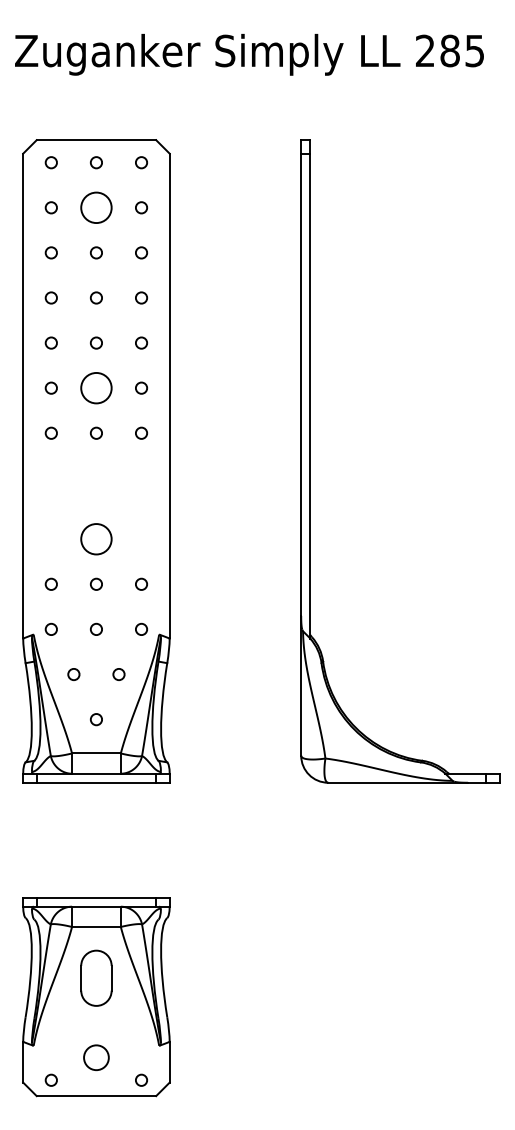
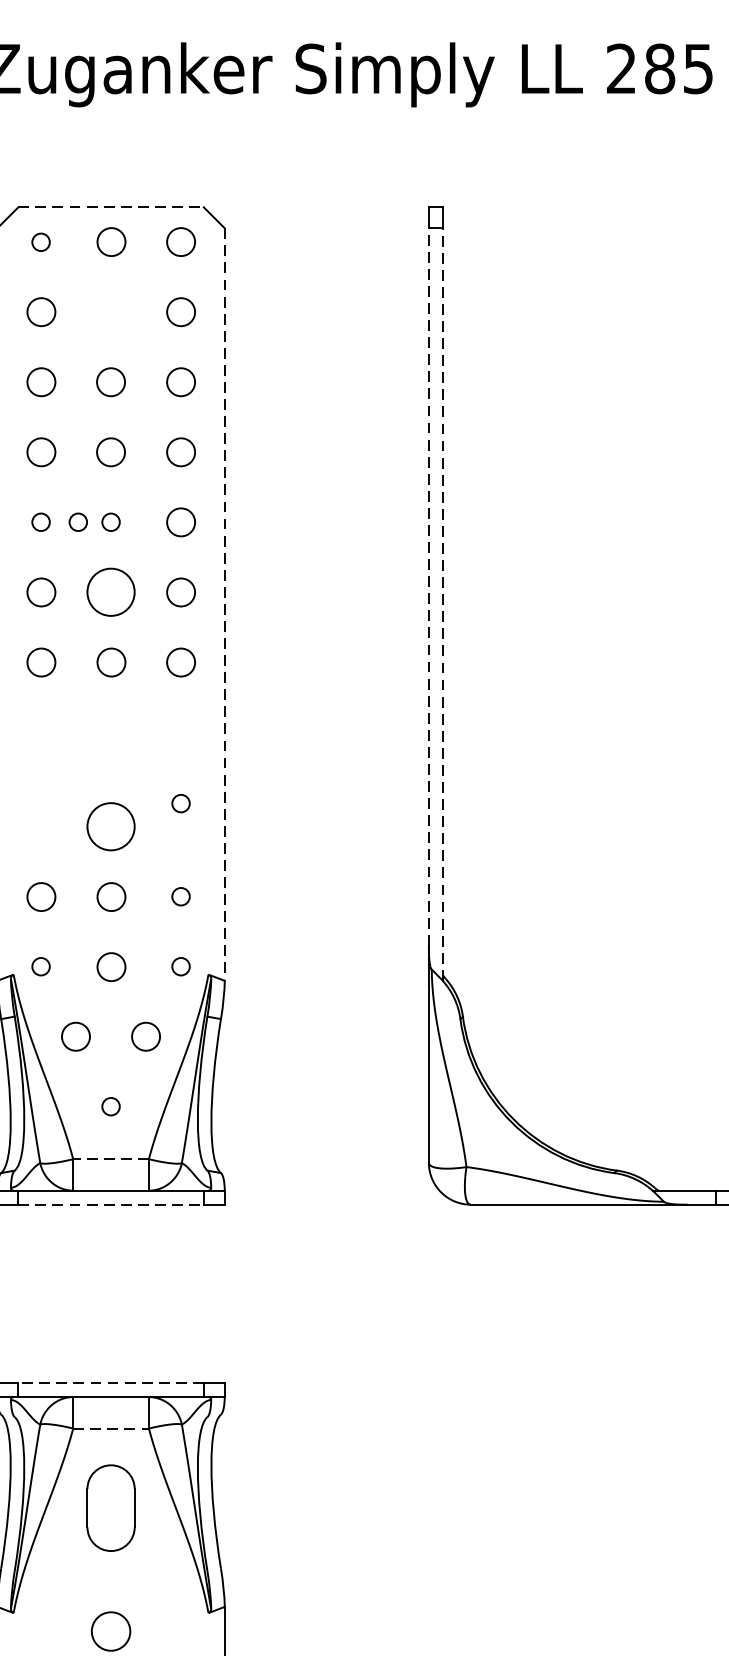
line: (96, 140) -> (111, 207), solid -> dashed
circle: (95, 162) -> (109, 241), size x1.6
circle: (141, 162) -> (180, 241), size x1.6
circle: (50, 207) -> (39, 311), size x1.6
circle: (96, 207) -> (111, 311), removed
circle: (141, 207) -> (180, 311), size x1.6
circle: (50, 252) -> (39, 381), size x1.6
circle: (96, 252) -> (111, 381), size x1.6
circle: (141, 252) -> (180, 381), size x1.6
circle: (50, 297) -> (39, 451), size x1.6
circle: (96, 297) -> (111, 451), size x1.6
circle: (141, 297) -> (180, 451), size x1.6
circle: (74, 342) -> (77, 521), added
circle: (141, 342) -> (180, 521), size x1.6
line: (301, 384) -> (429, 586), solid -> dashed
circle: (50, 387) -> (39, 591), size x1.6
circle: (141, 387) -> (180, 591), size x1.6
line: (310, 395) -> (443, 603), solid -> dashed
line: (169, 396) -> (224, 605), solid -> dashed
circle: (50, 432) -> (39, 661), size x1.6
circle: (95, 432) -> (109, 661), size x1.6
circle: (141, 432) -> (180, 661), size x1.6
circle: (141, 523) -> (180, 802), added
circle: (50, 583) -> (39, 895), size x1.6
circle: (95, 583) -> (109, 895), size x1.6
circle: (95, 628) -> (109, 965), size x1.6
circle: (73, 674) -> (75, 1036), size x1.6
circle: (118, 674) -> (145, 1036), size x1.6
line: (95, 753) -> (109, 1159), solid -> dashed
line: (96, 782) -> (111, 1204), solid -> dashed
line: (96, 897) -> (111, 1382), solid -> dashed
line: (96, 927) -> (111, 1429), solid -> dashed

